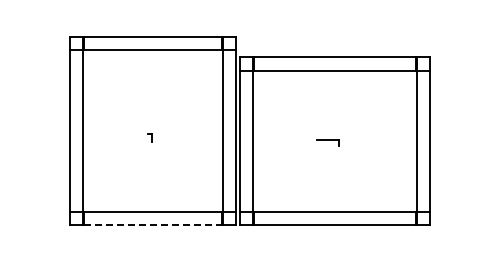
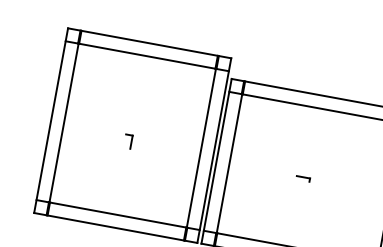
part: (149, 137) -> (128, 141), size x1.67
part: (328, 142) -> (303, 178), size x0.62
line: (153, 224) -> (116, 227), dashed -> solid

